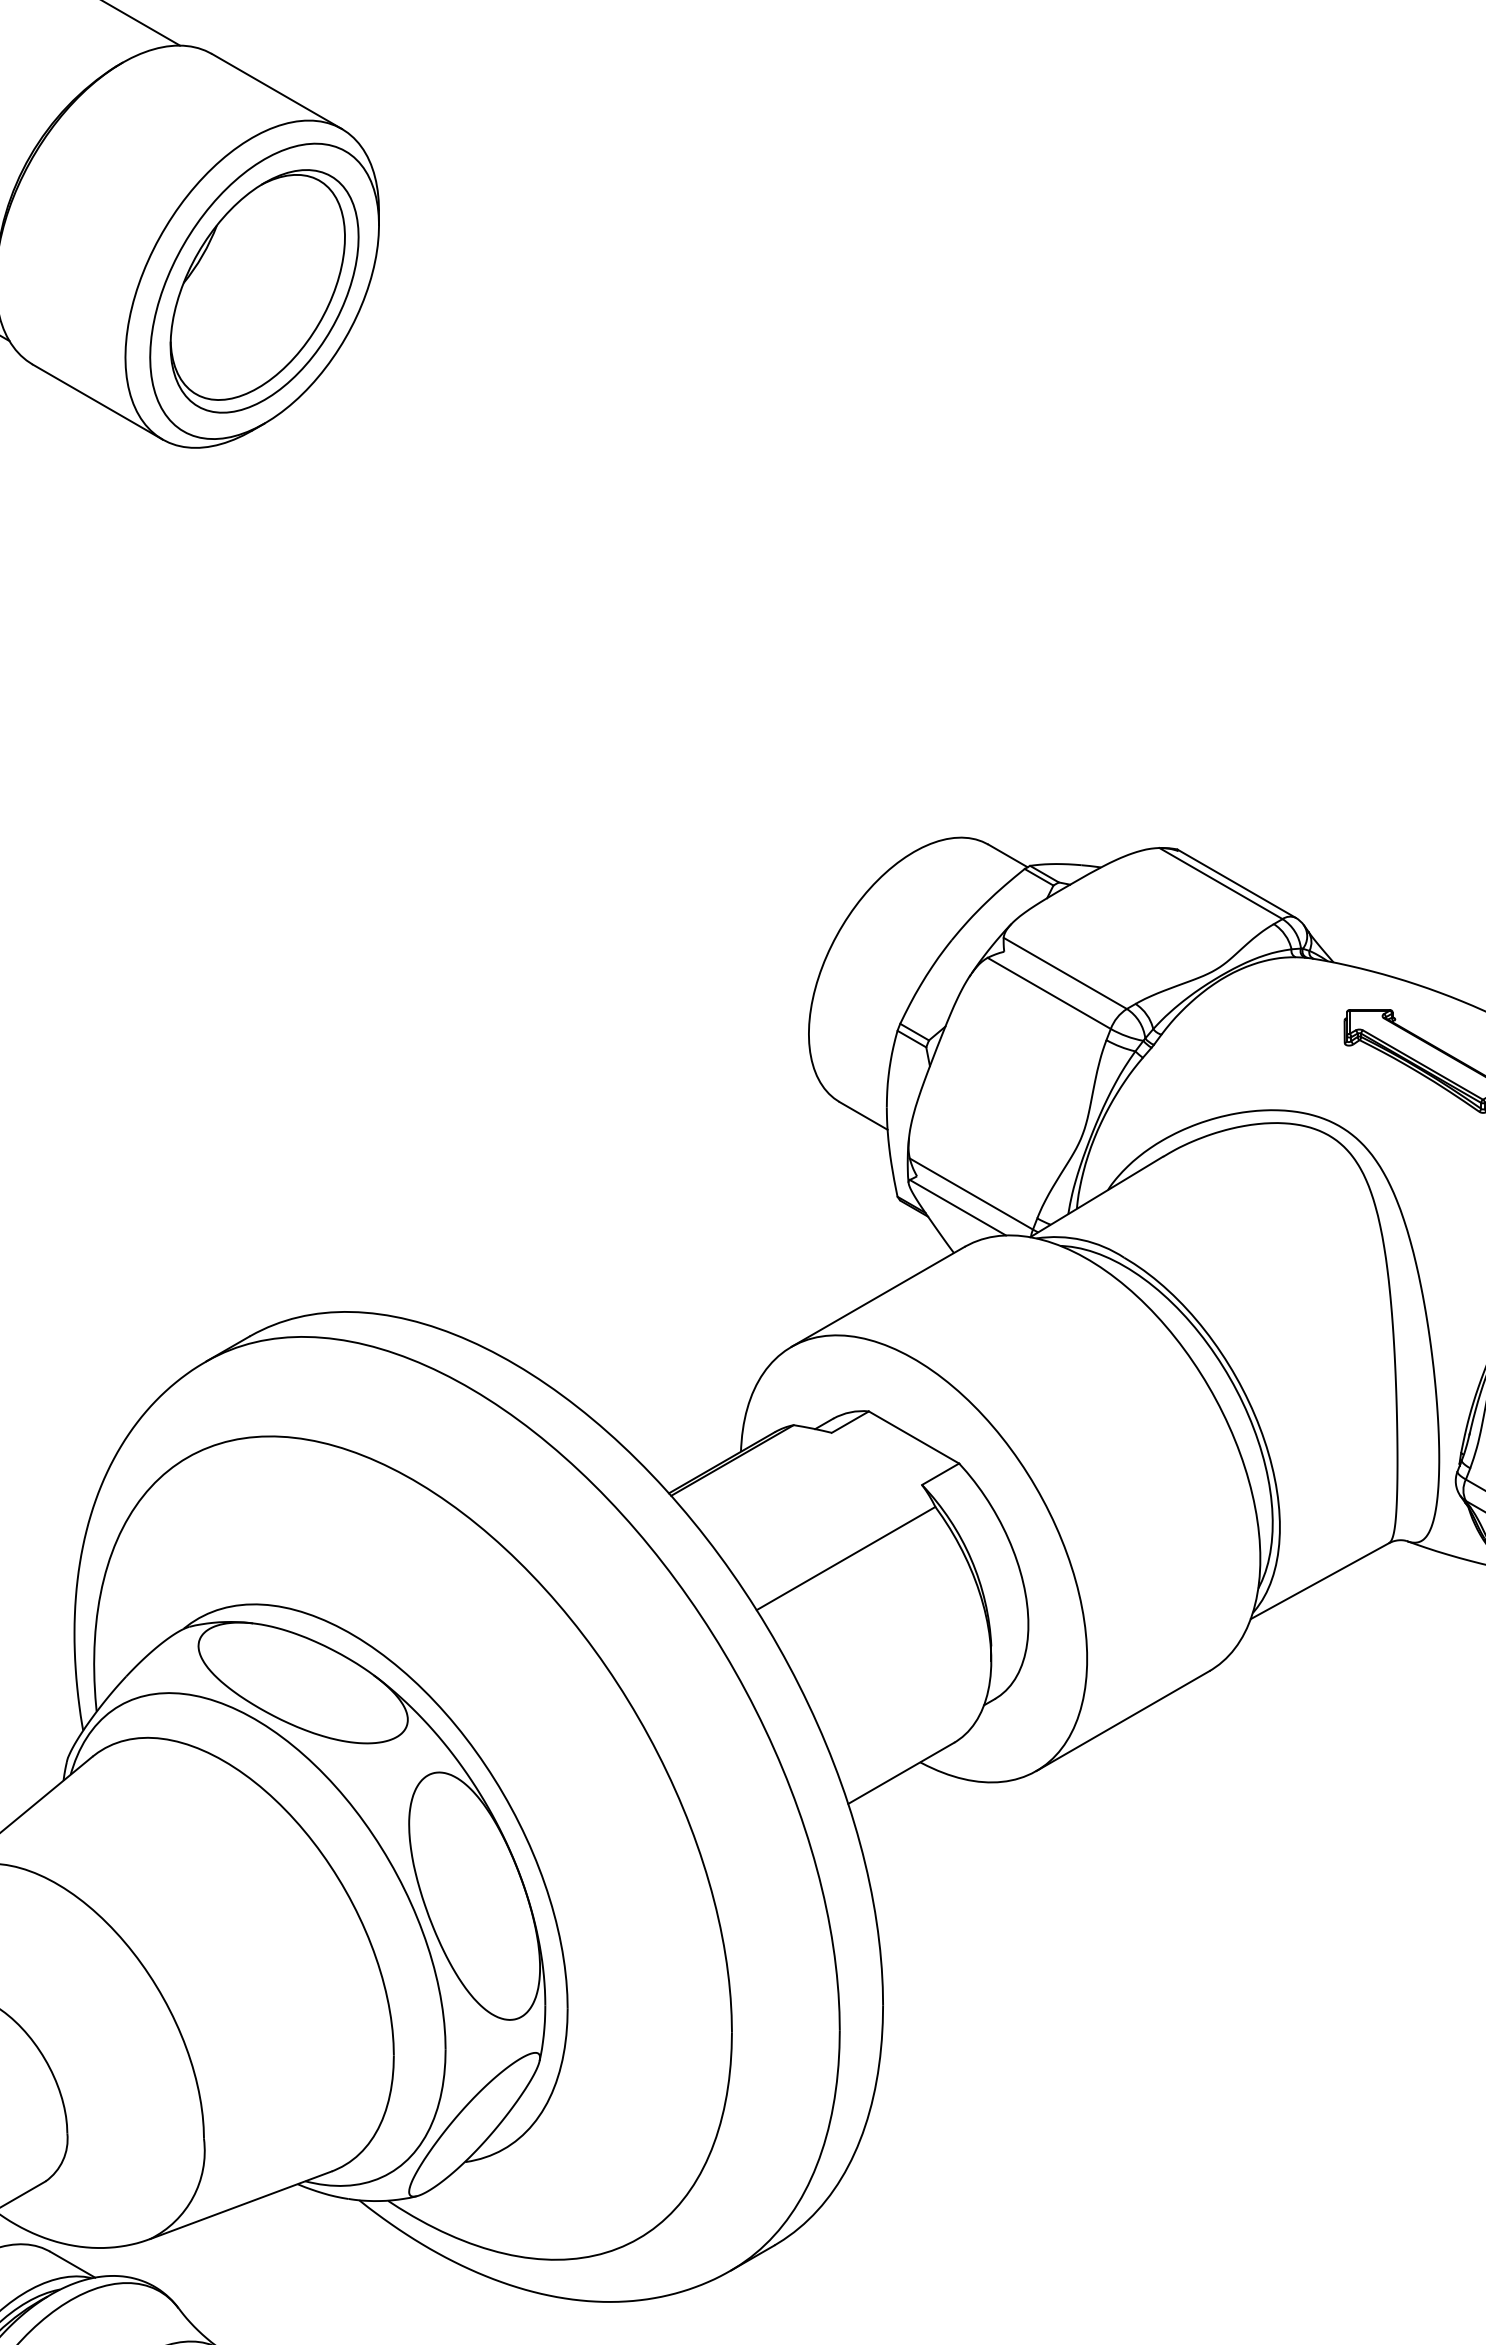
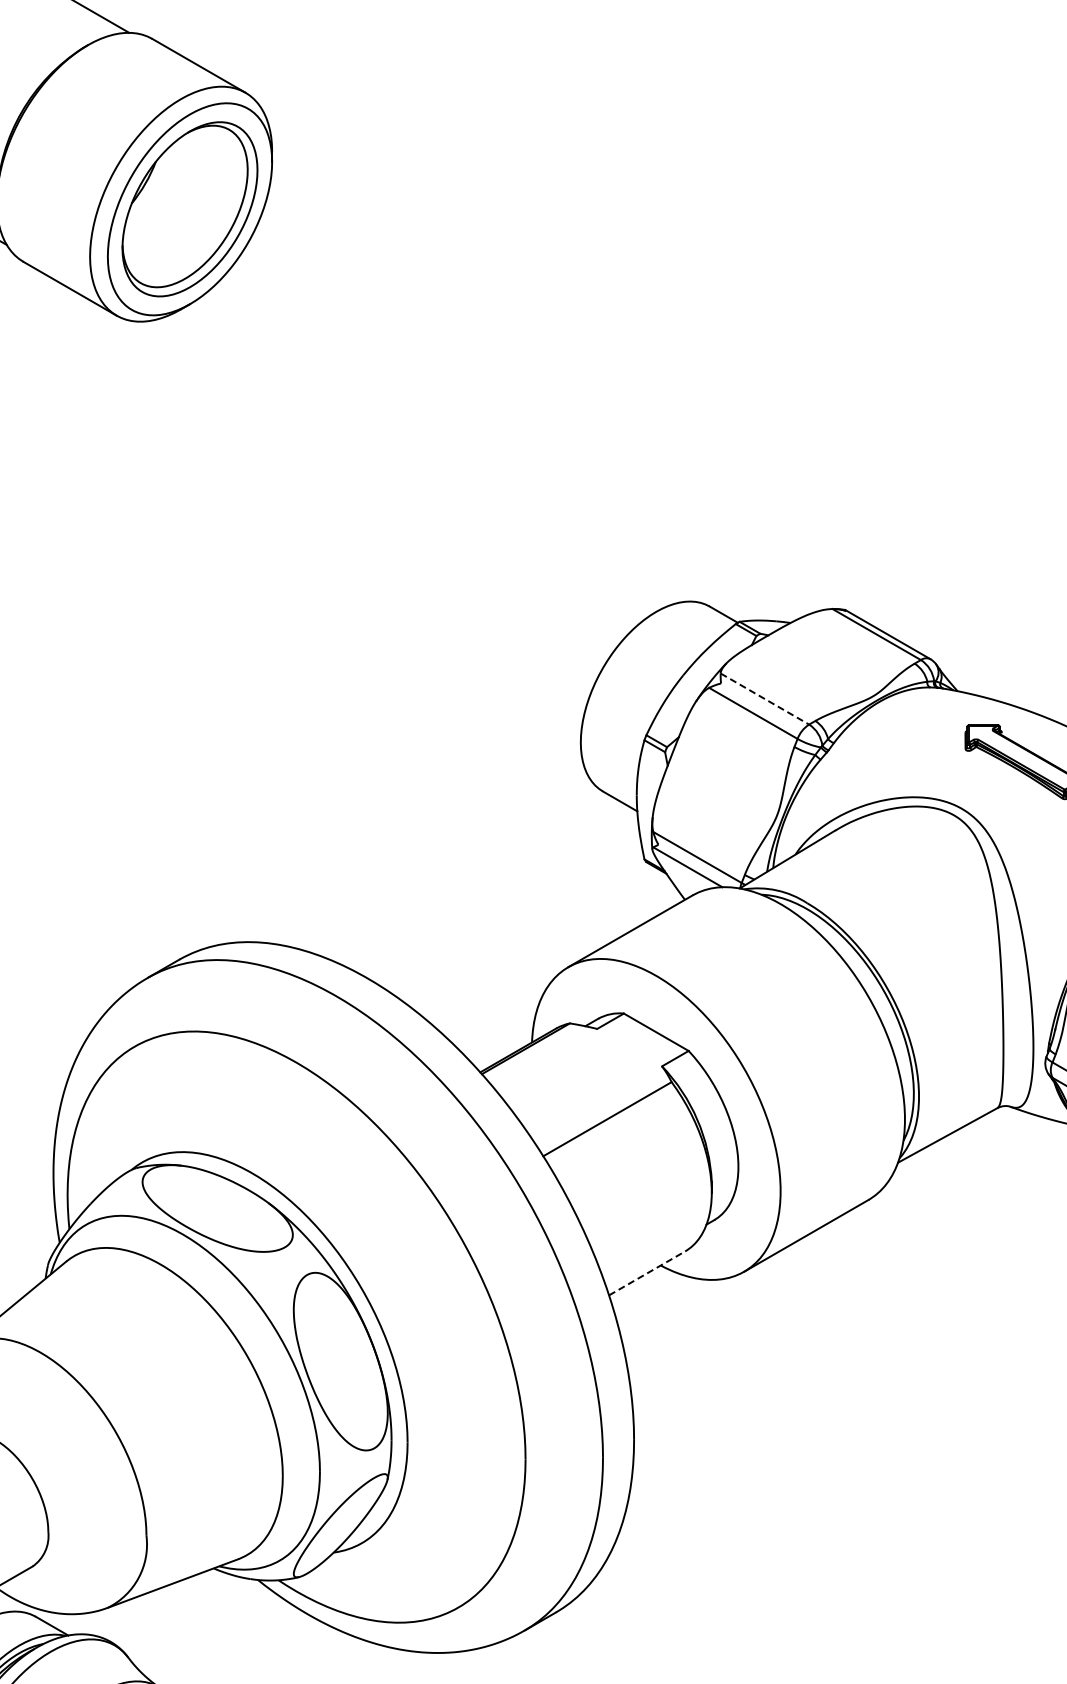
line: (1066, 974) -> (765, 699), solid -> dashed
line: (901, 1773) -> (647, 1273), solid -> dashed

